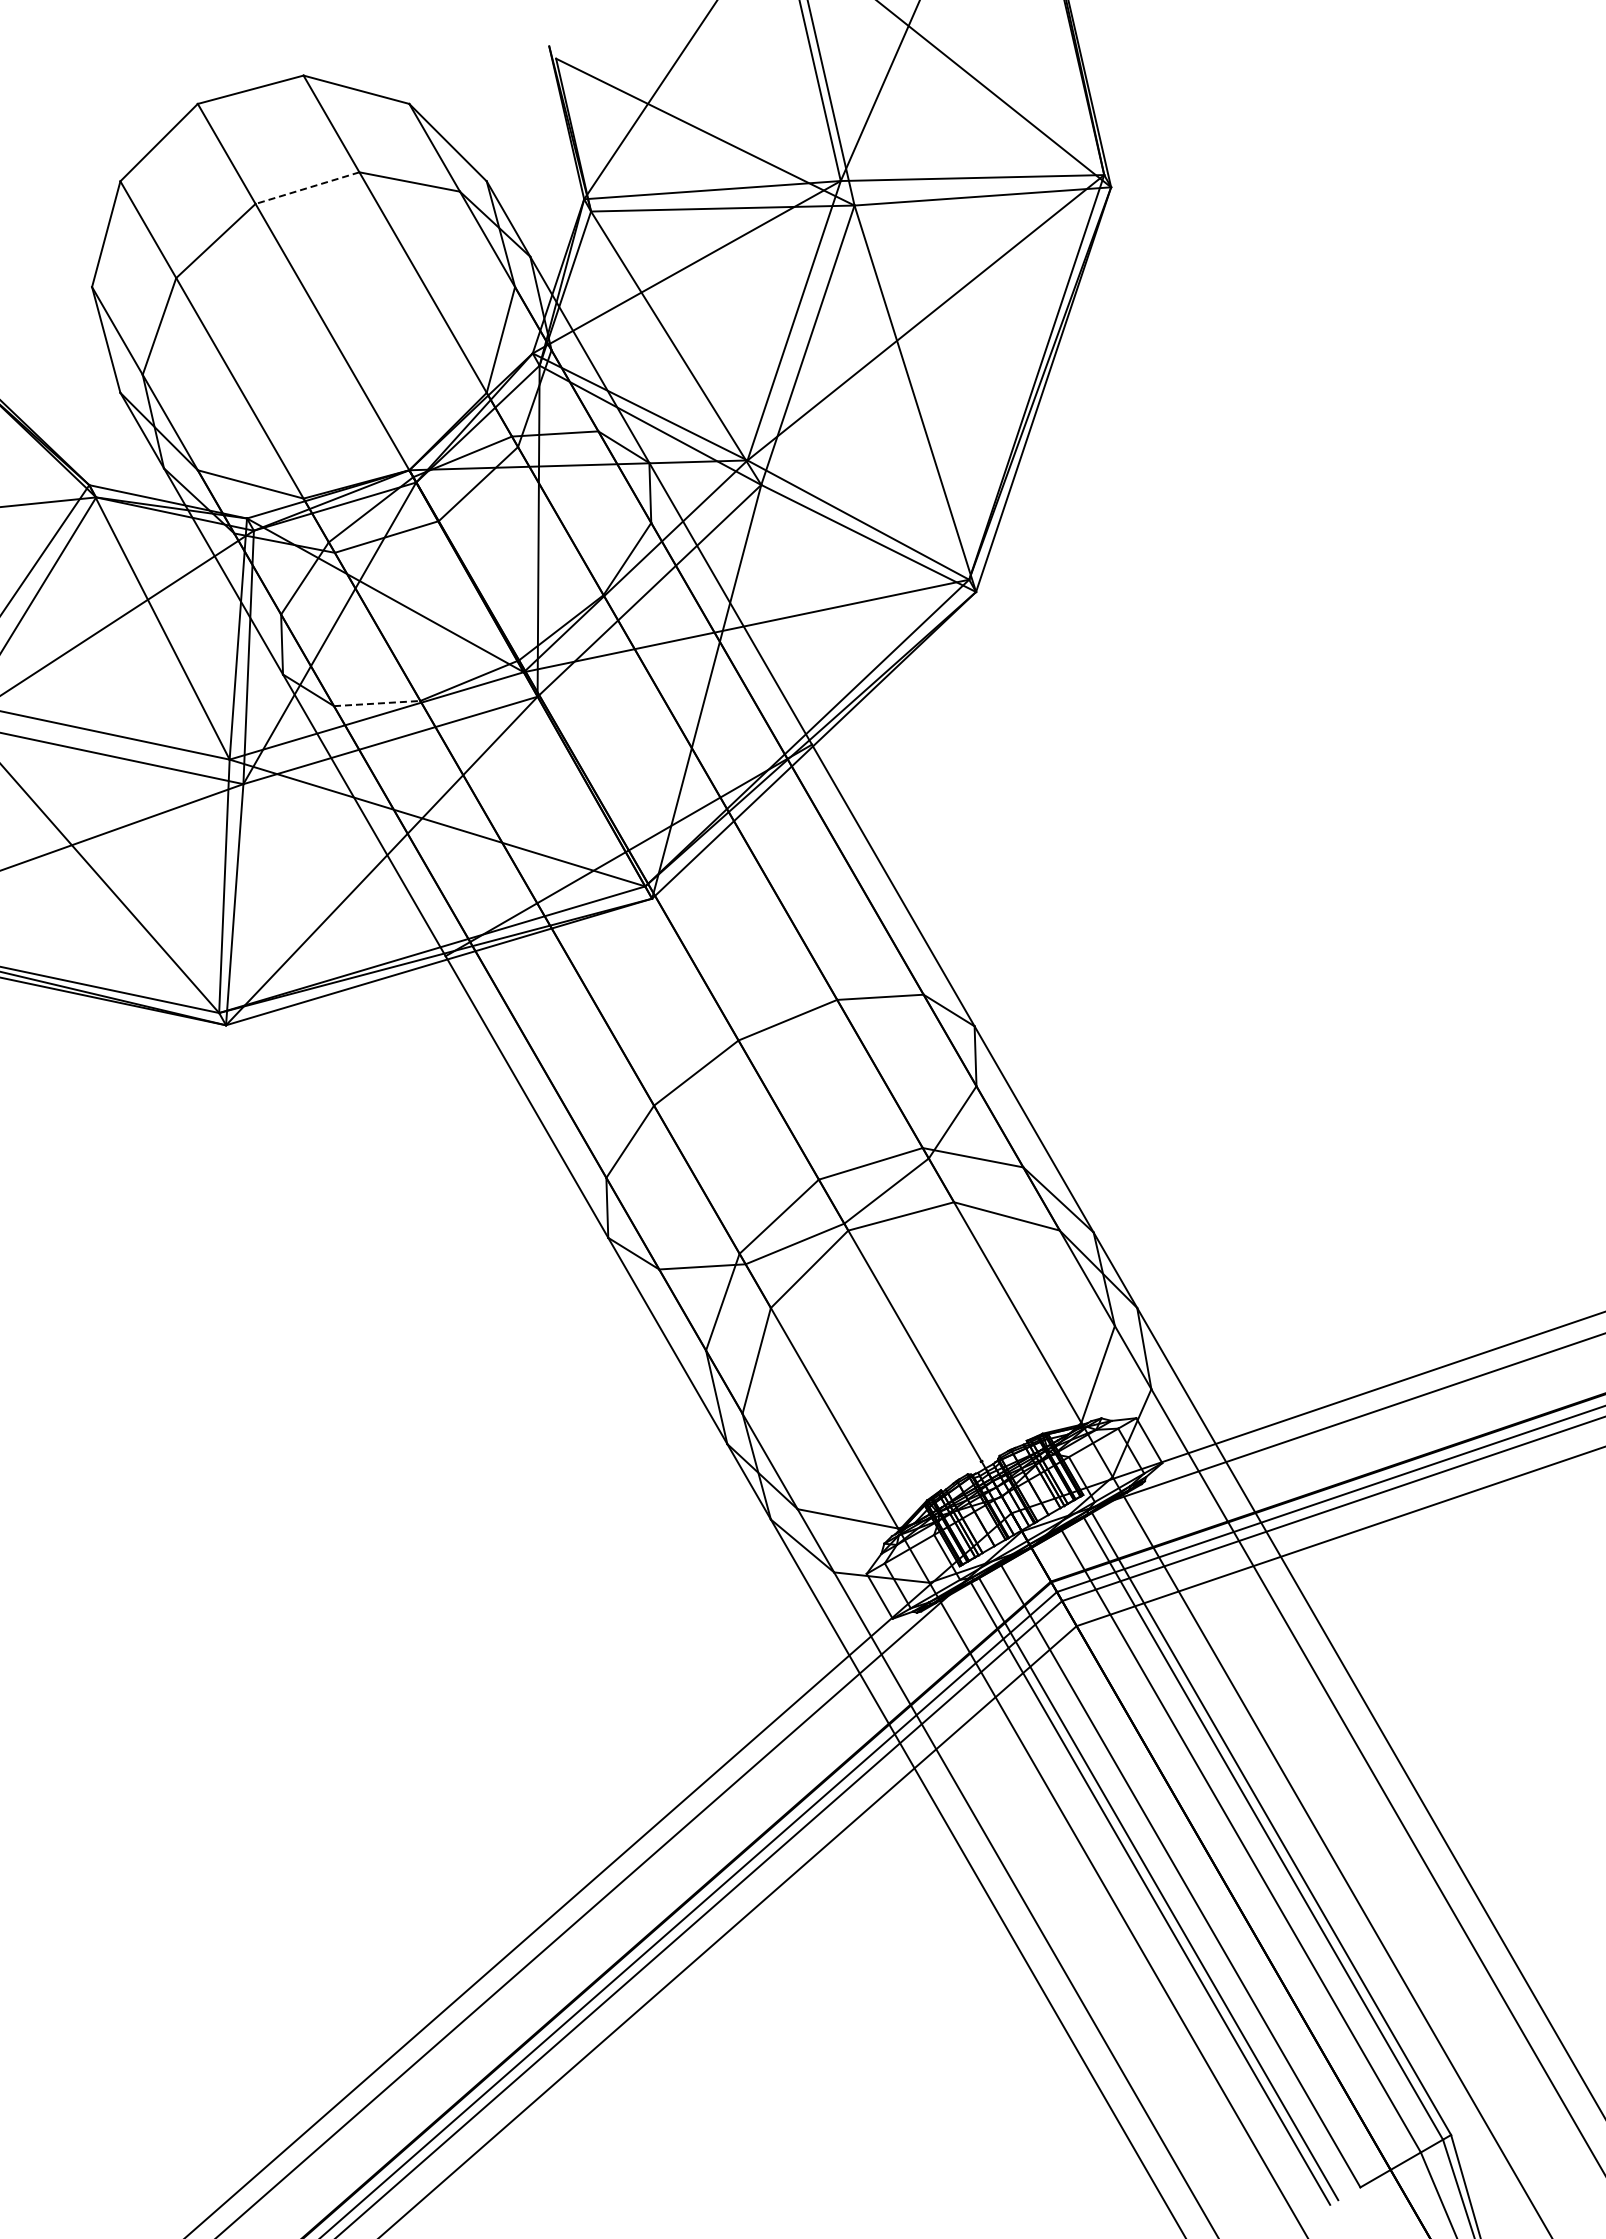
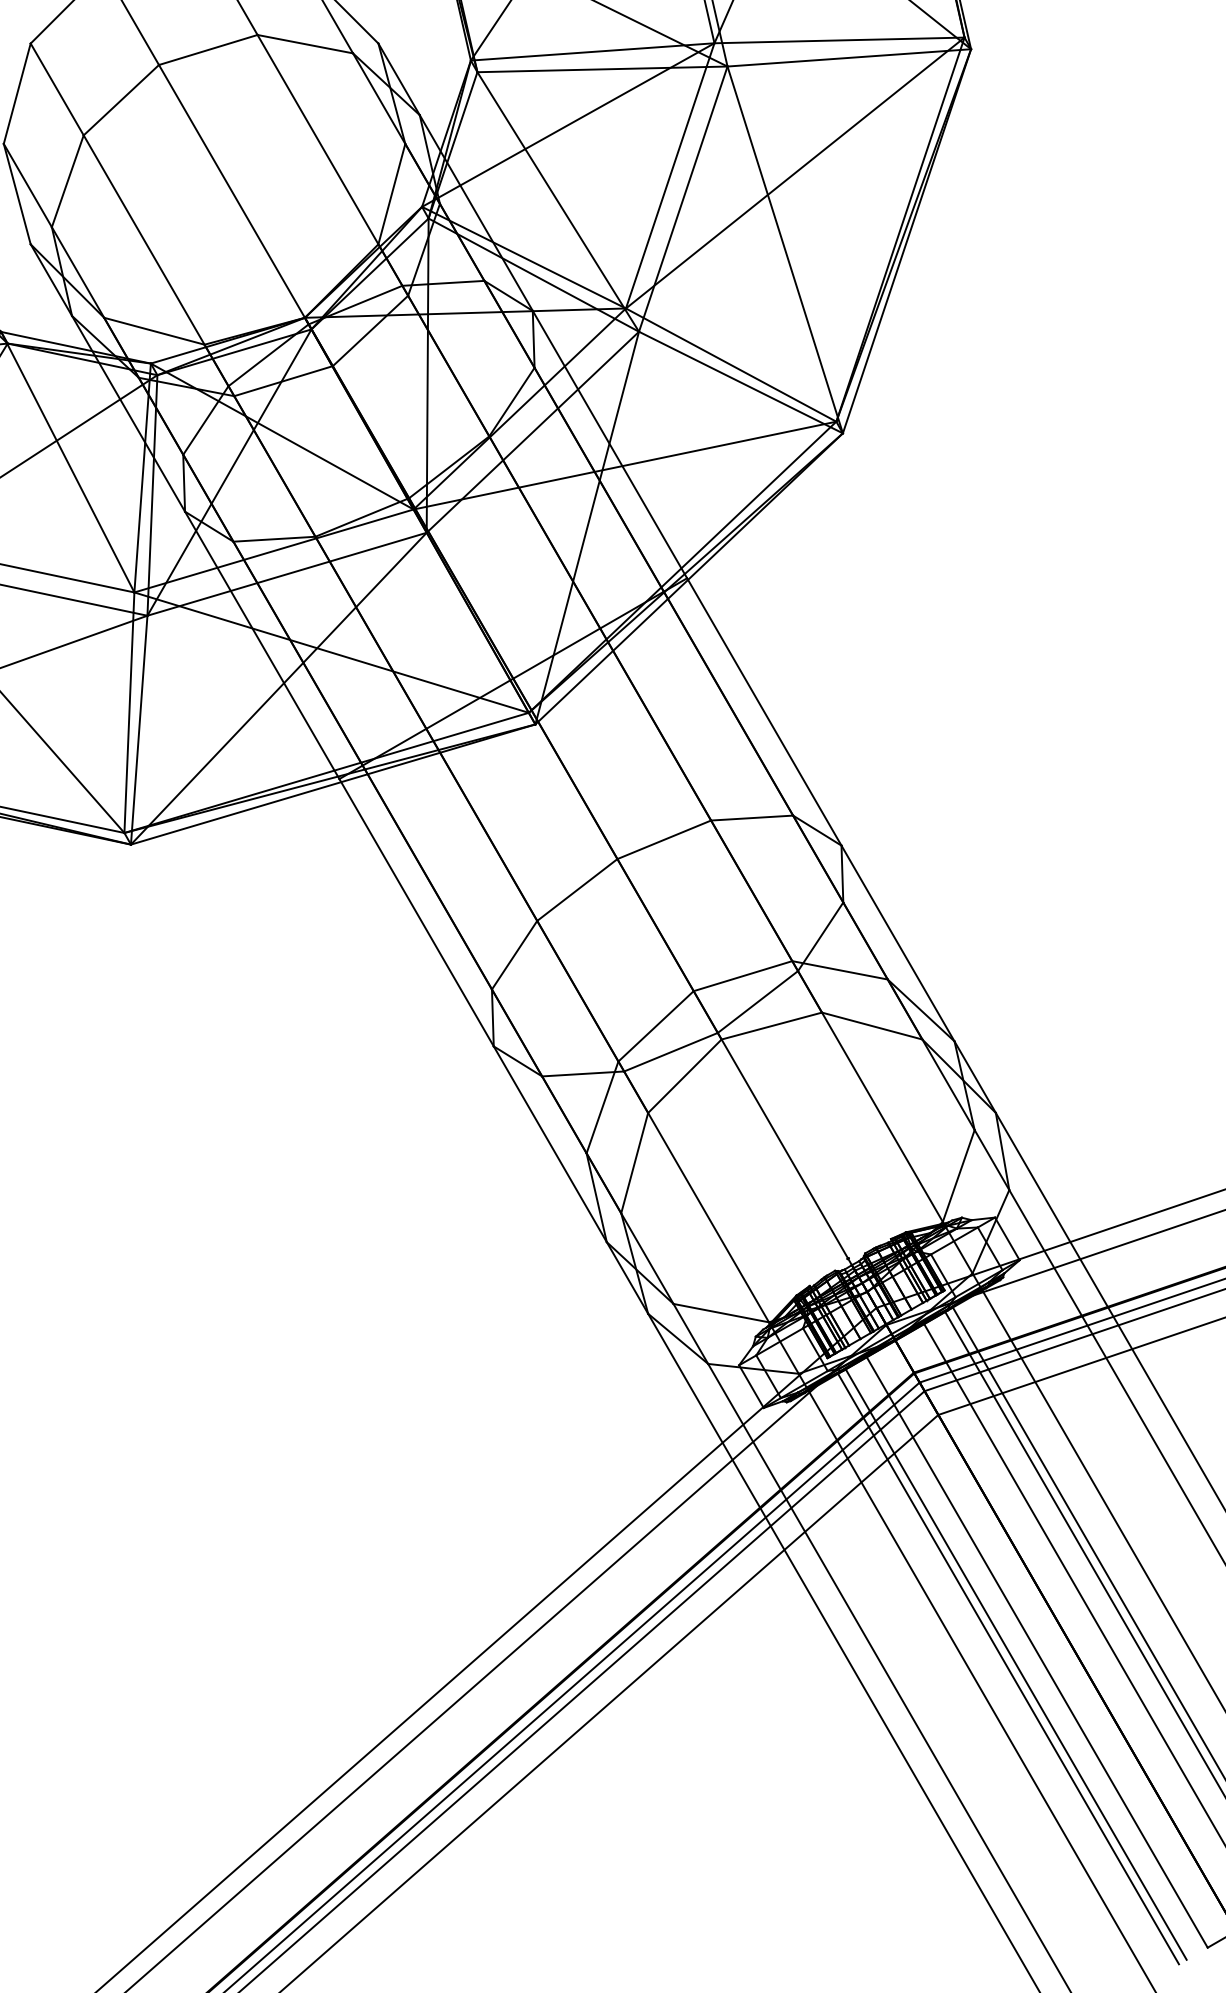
line: (307, 188) -> (208, 50), dashed -> solid
line: (377, 703) -> (274, 539), dashed -> solid

